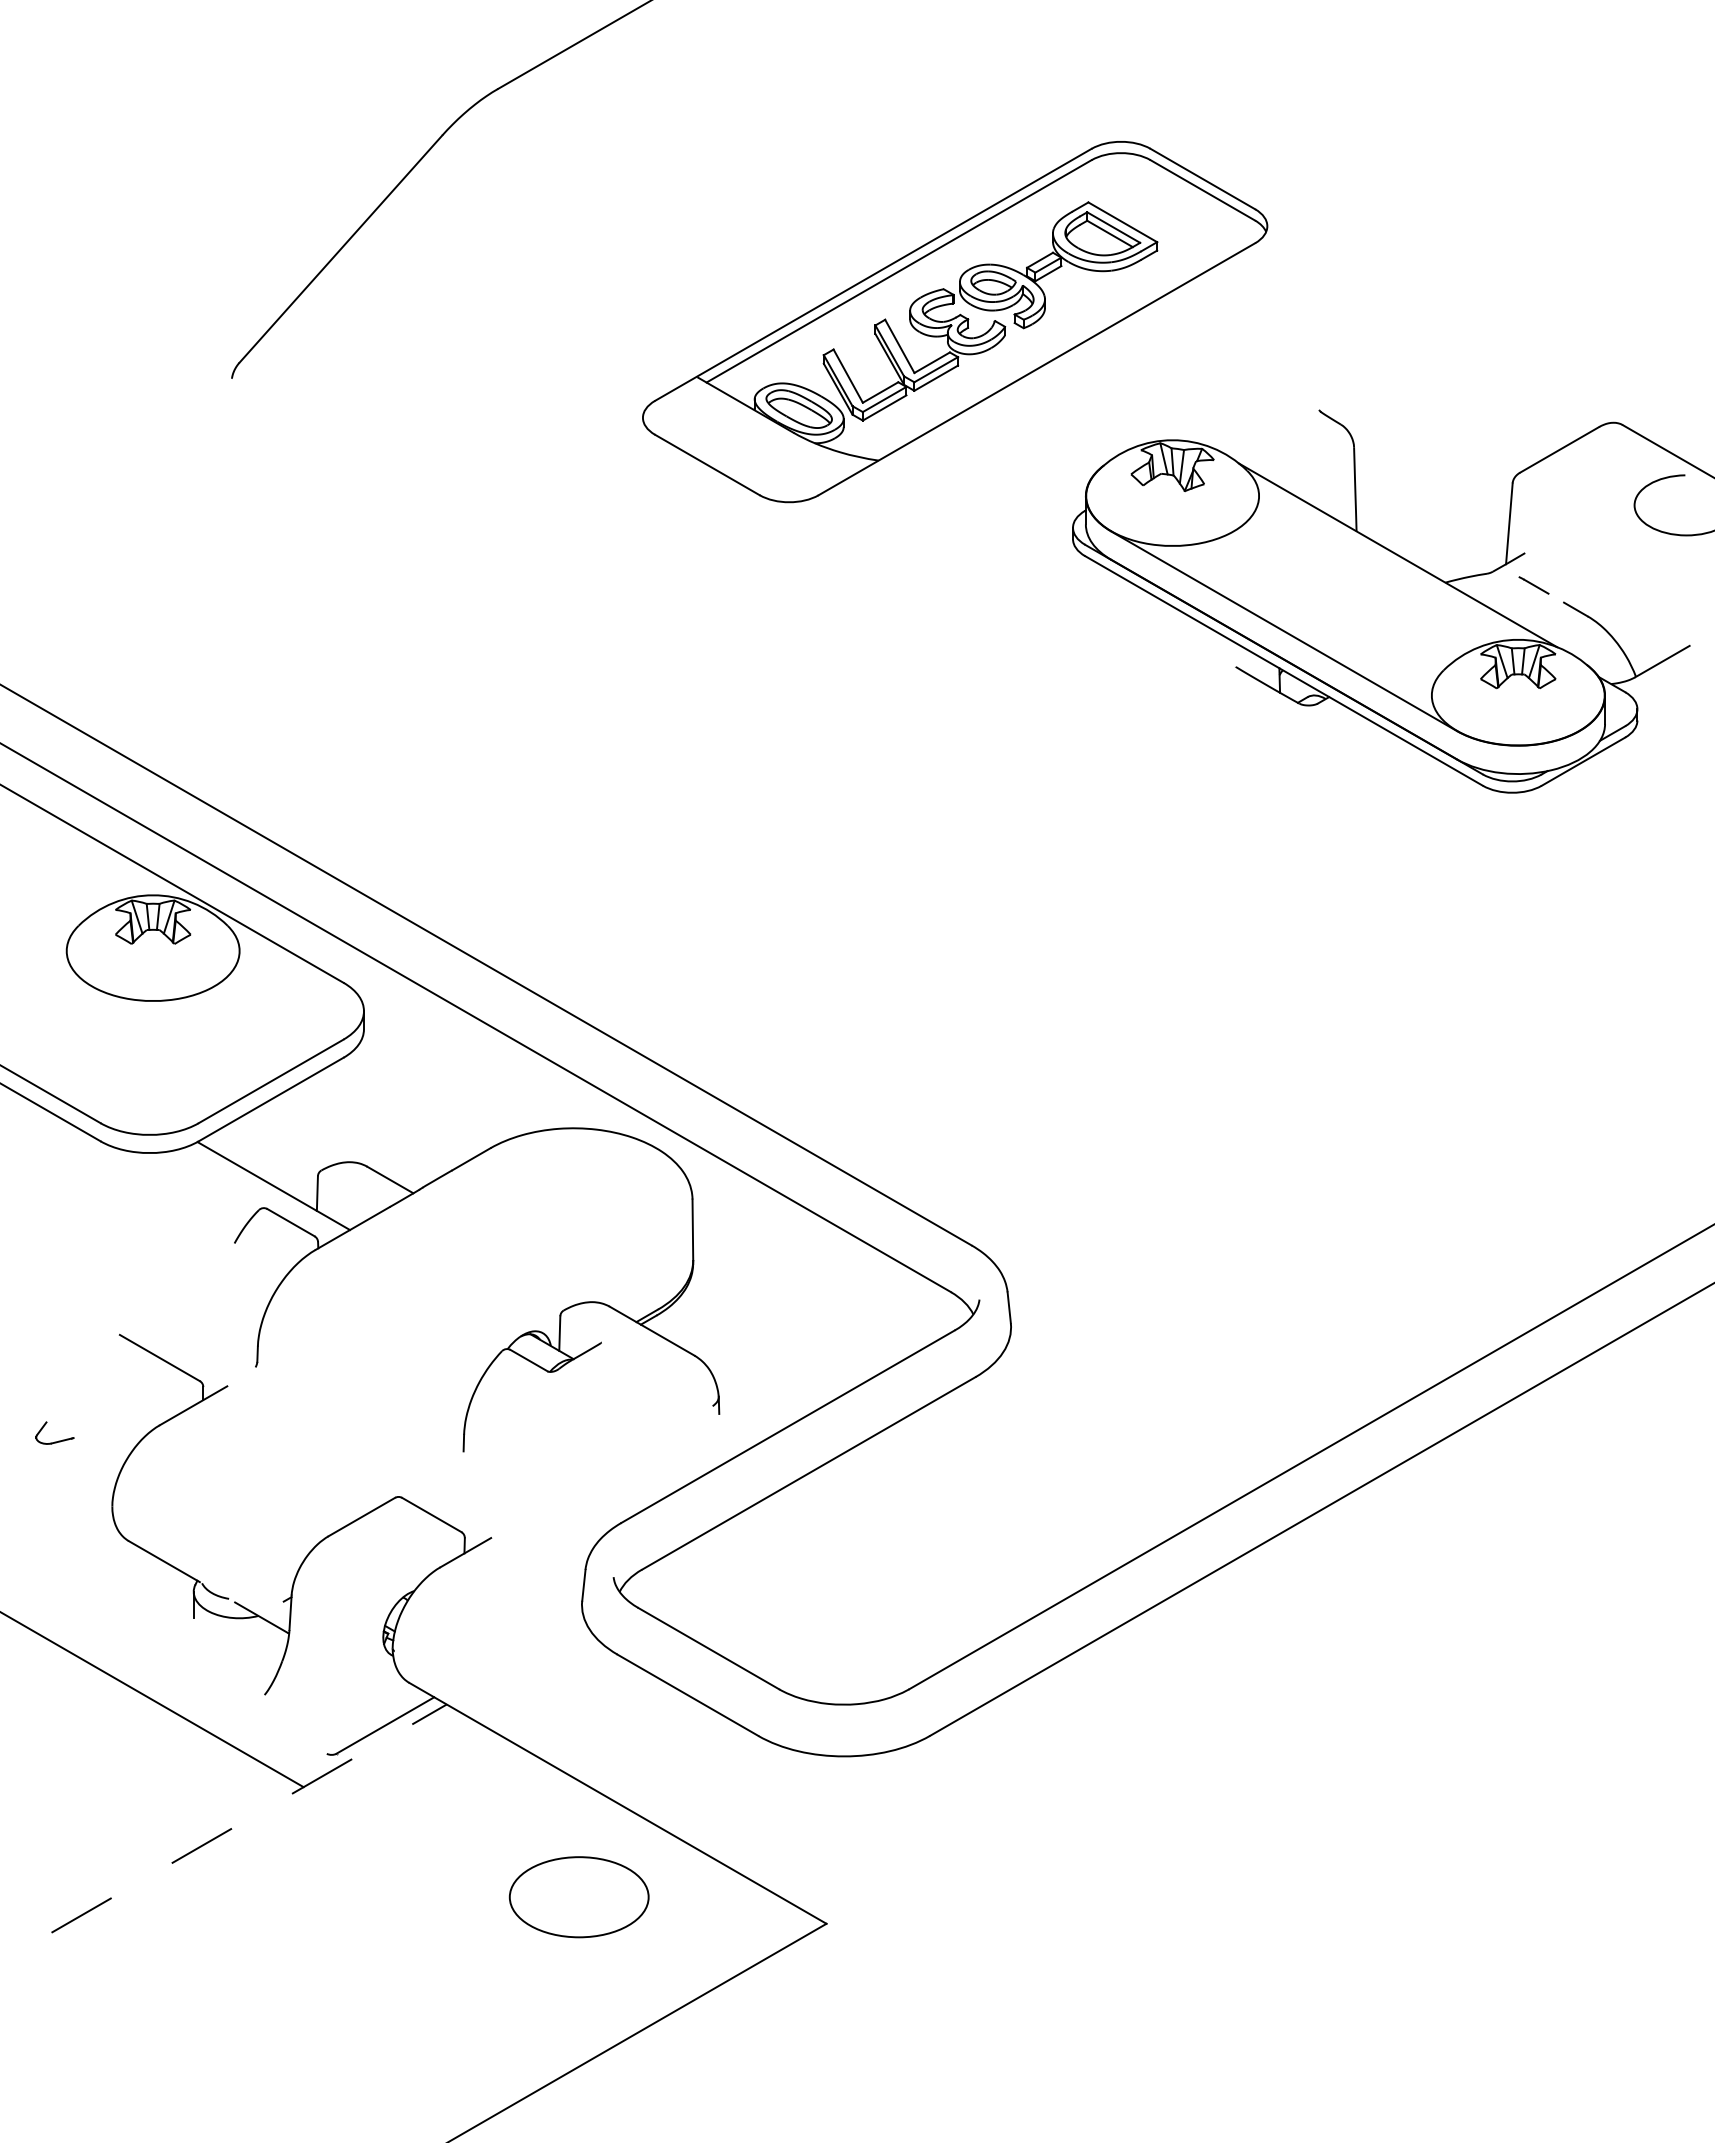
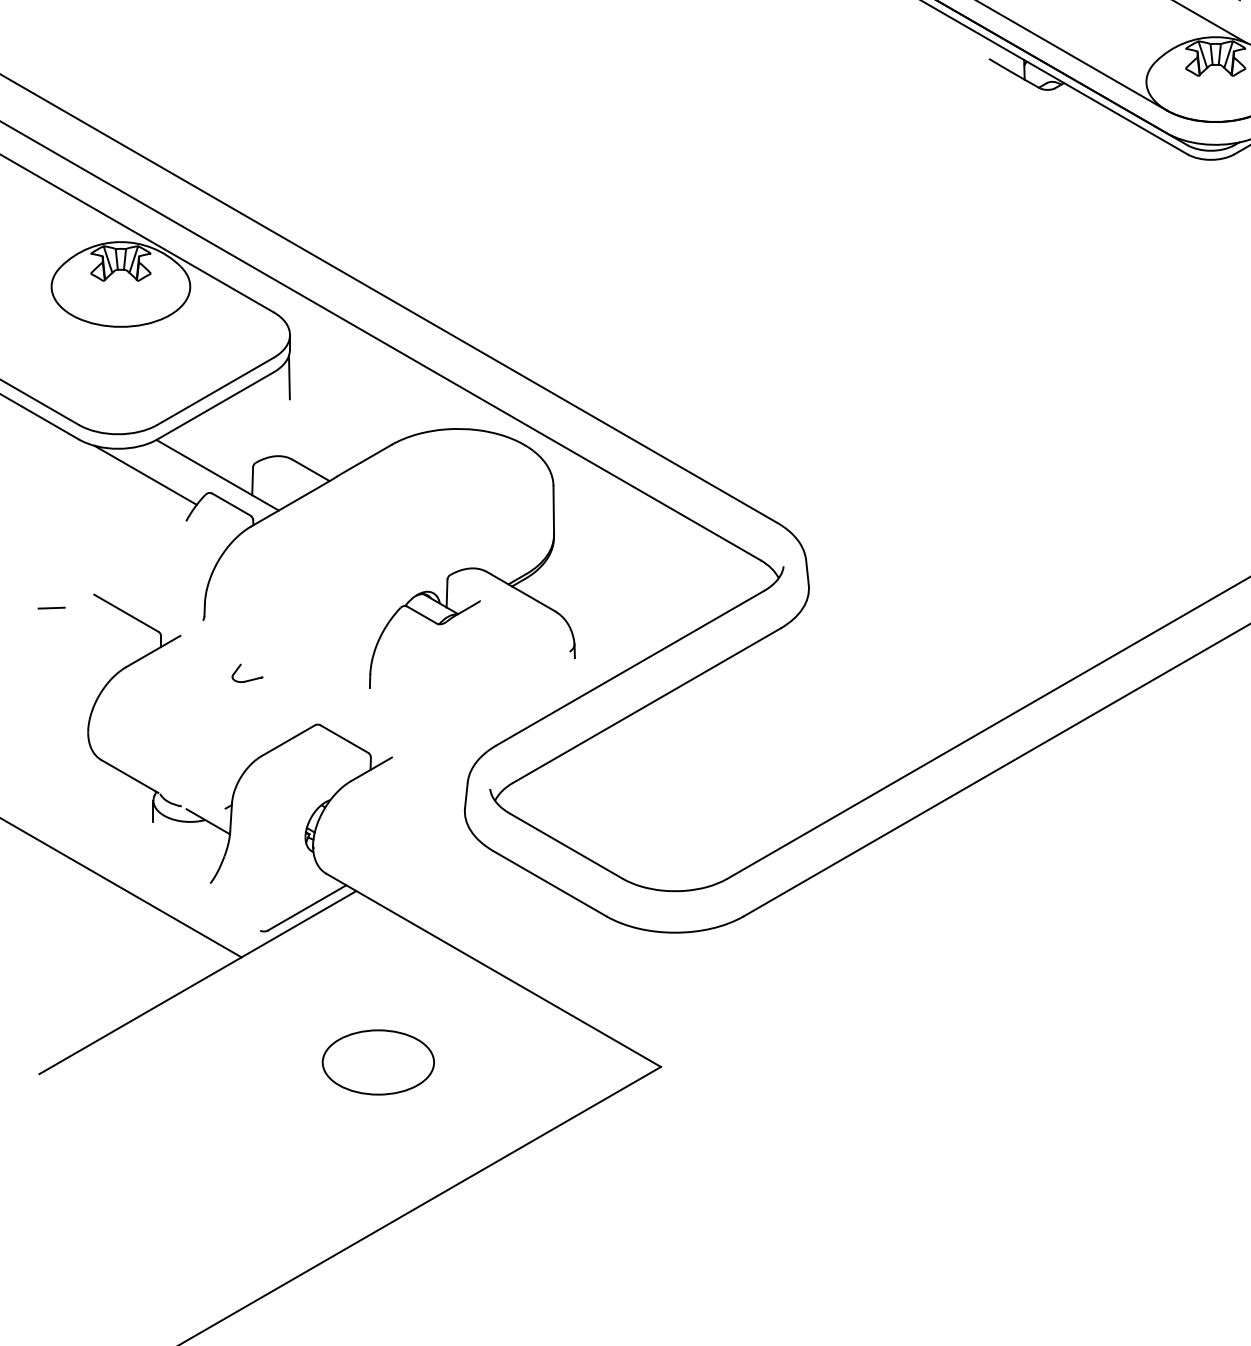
line: (362, 1064) -> (288, 377), added
line: (183, 1185) -> (145, 474), added
line: (66, 1351) -> (51, 607), added
part: (58, 1440) -> (250, 679), moved
line: (249, 1818) -> (198, 982), dashed -> solid
part: (578, 1897) -> (377, 1062), moved

